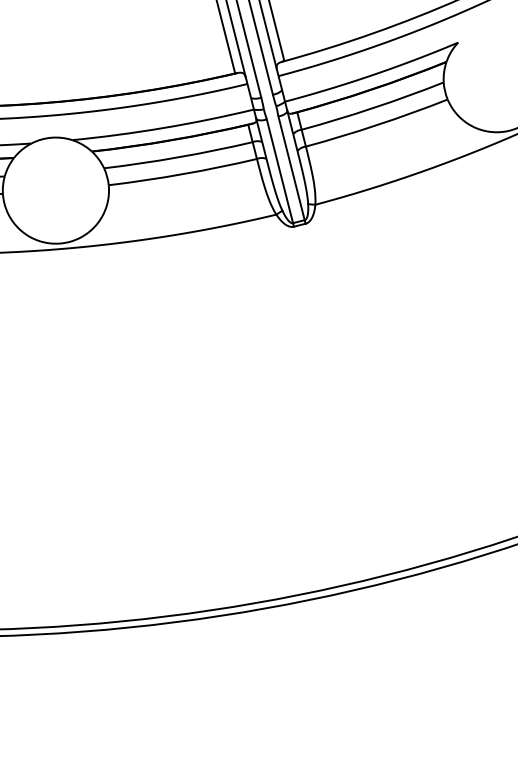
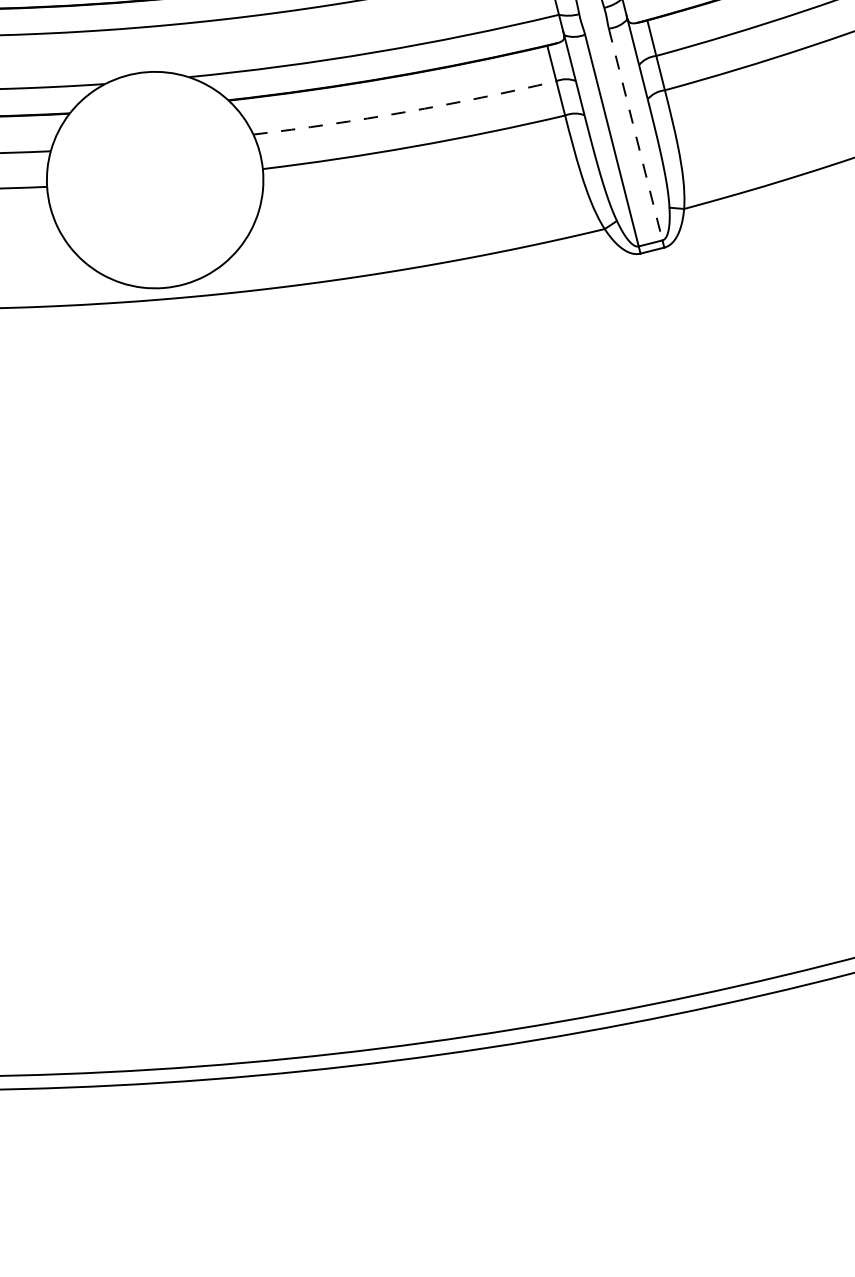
arc: (178, 157) -> (405, 112), solid -> dashed
line: (291, 168) -> (635, 134), solid -> dashed

